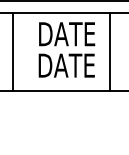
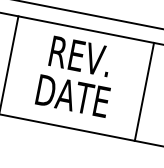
text: (67, 34) -> (81, 57), DATE -> REV.
line: (109, 51) -> (144, 91), moved

